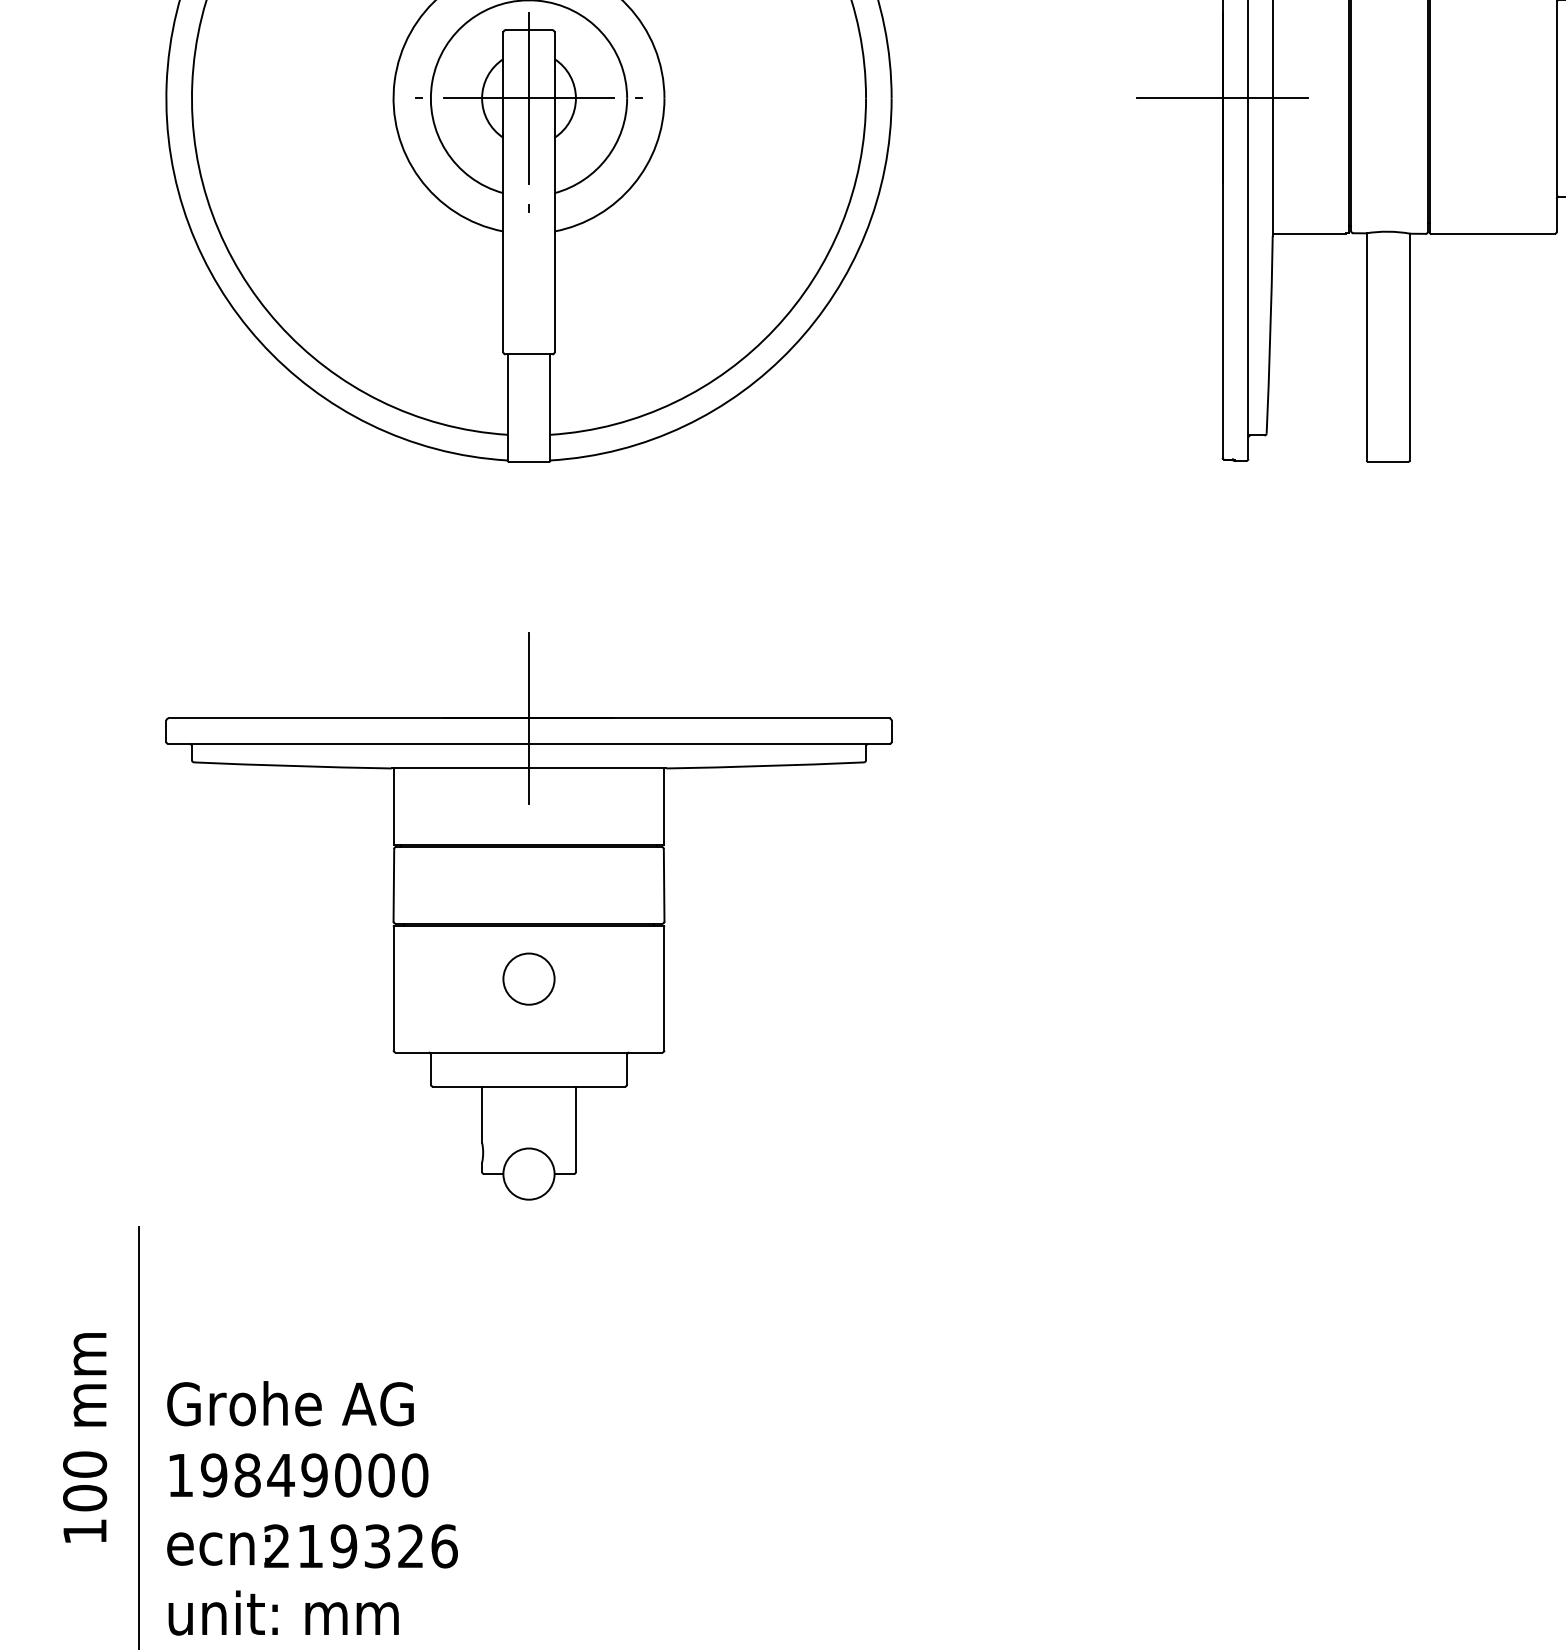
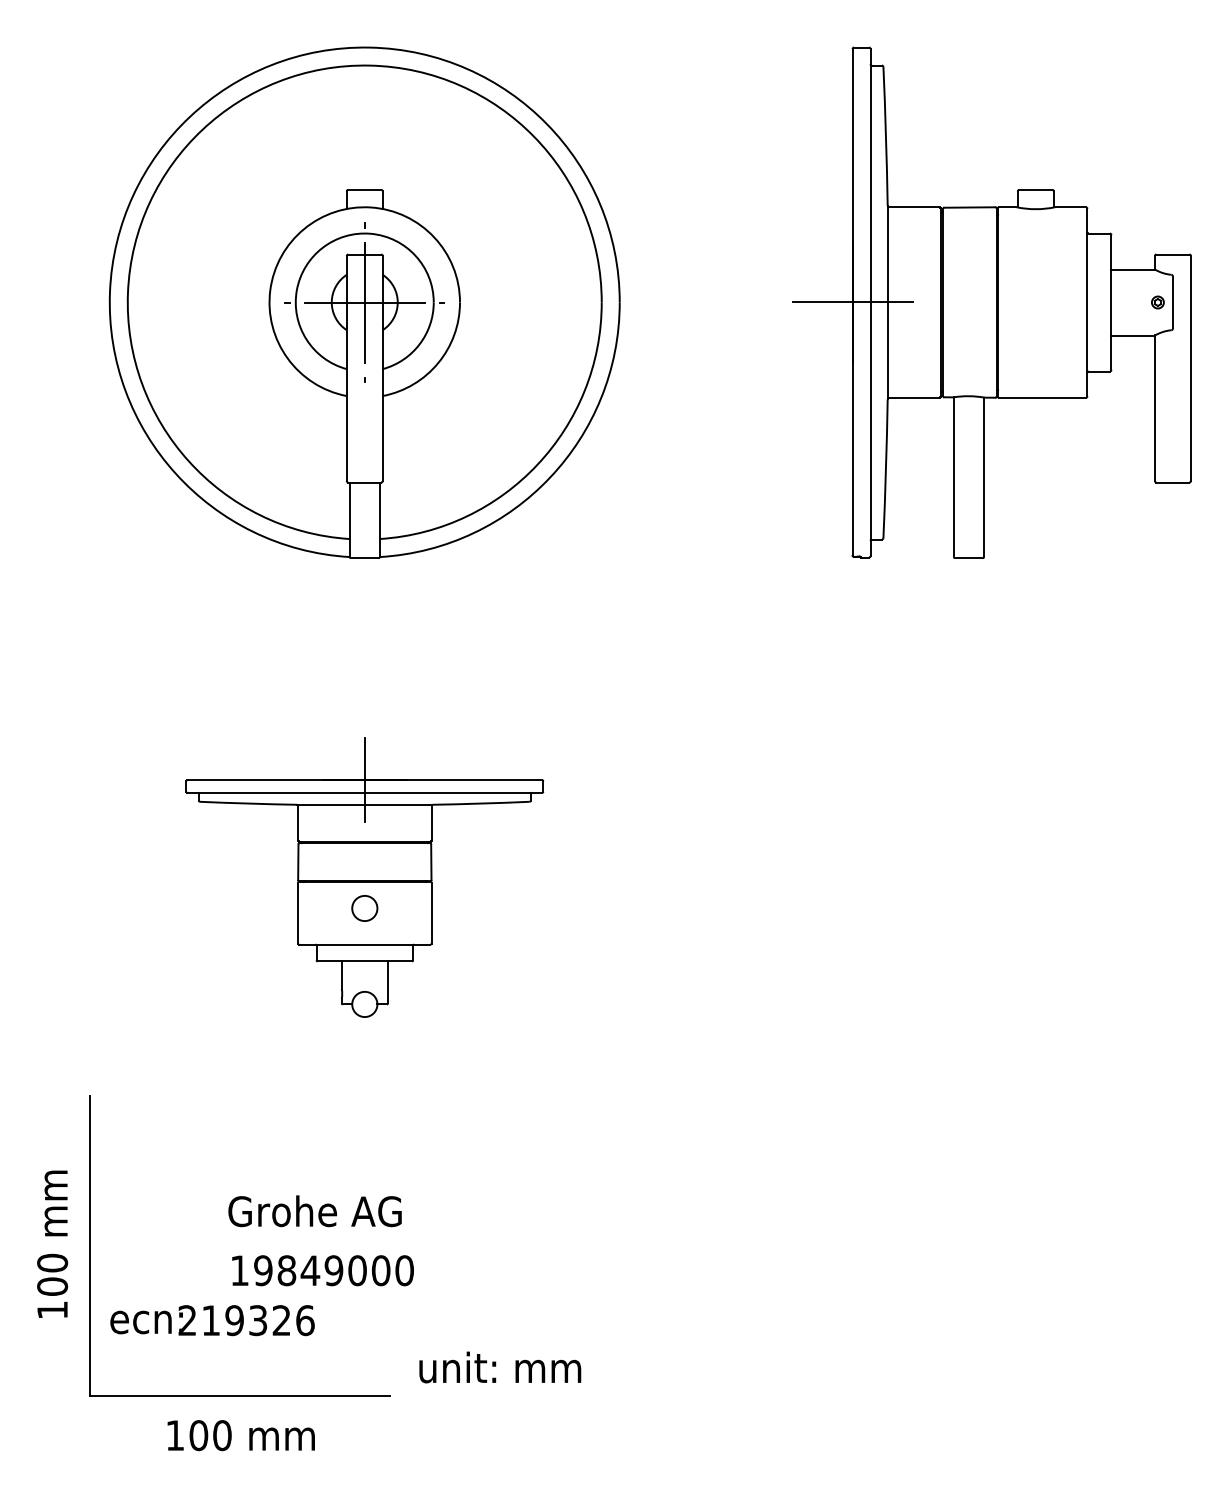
part: (528, 916) -> (364, 877), size x0.7
text: (289, 1404) -> (314, 1211), moved
text: (298, 1475) -> (322, 1270), moved
text: (284, 1613) -> (500, 1367), moved

